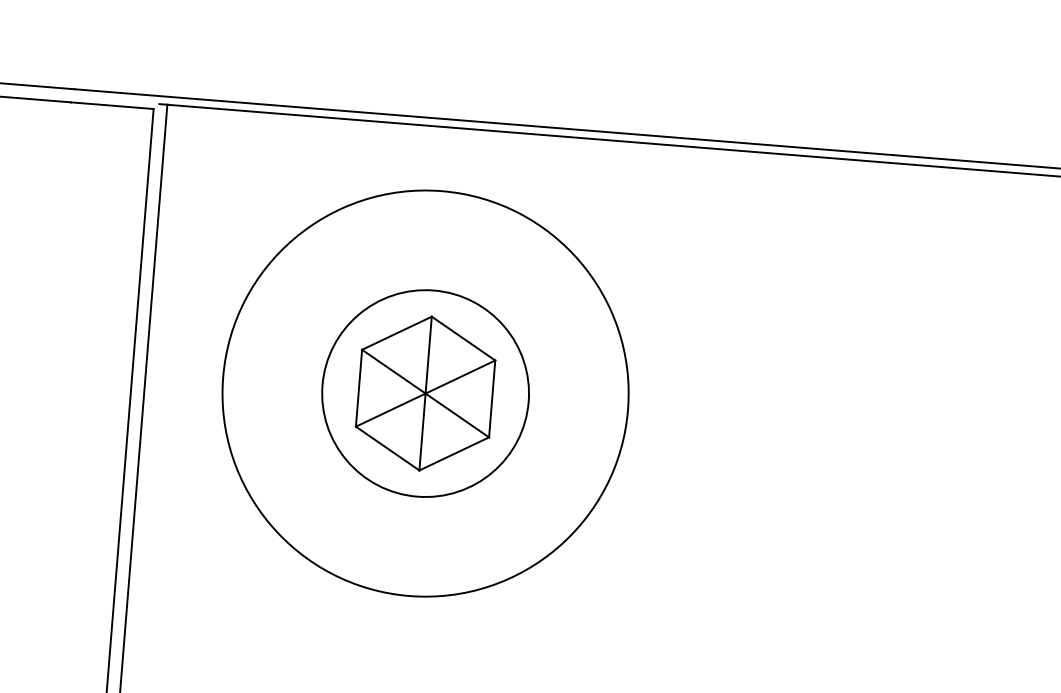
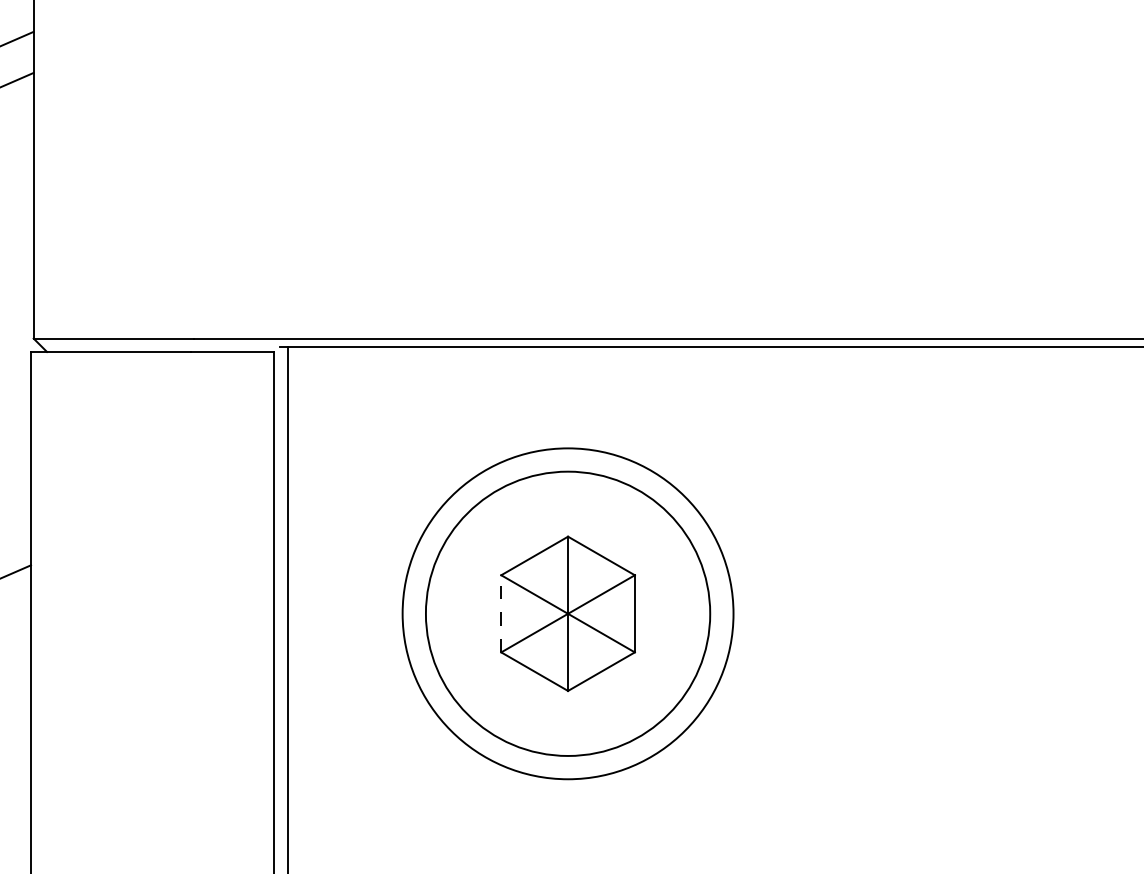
line: (359, 387) -> (501, 613), solid -> dashed
circle: (425, 393) -> (567, 613), size x1.6
circle: (426, 393) -> (568, 613), size x0.7

